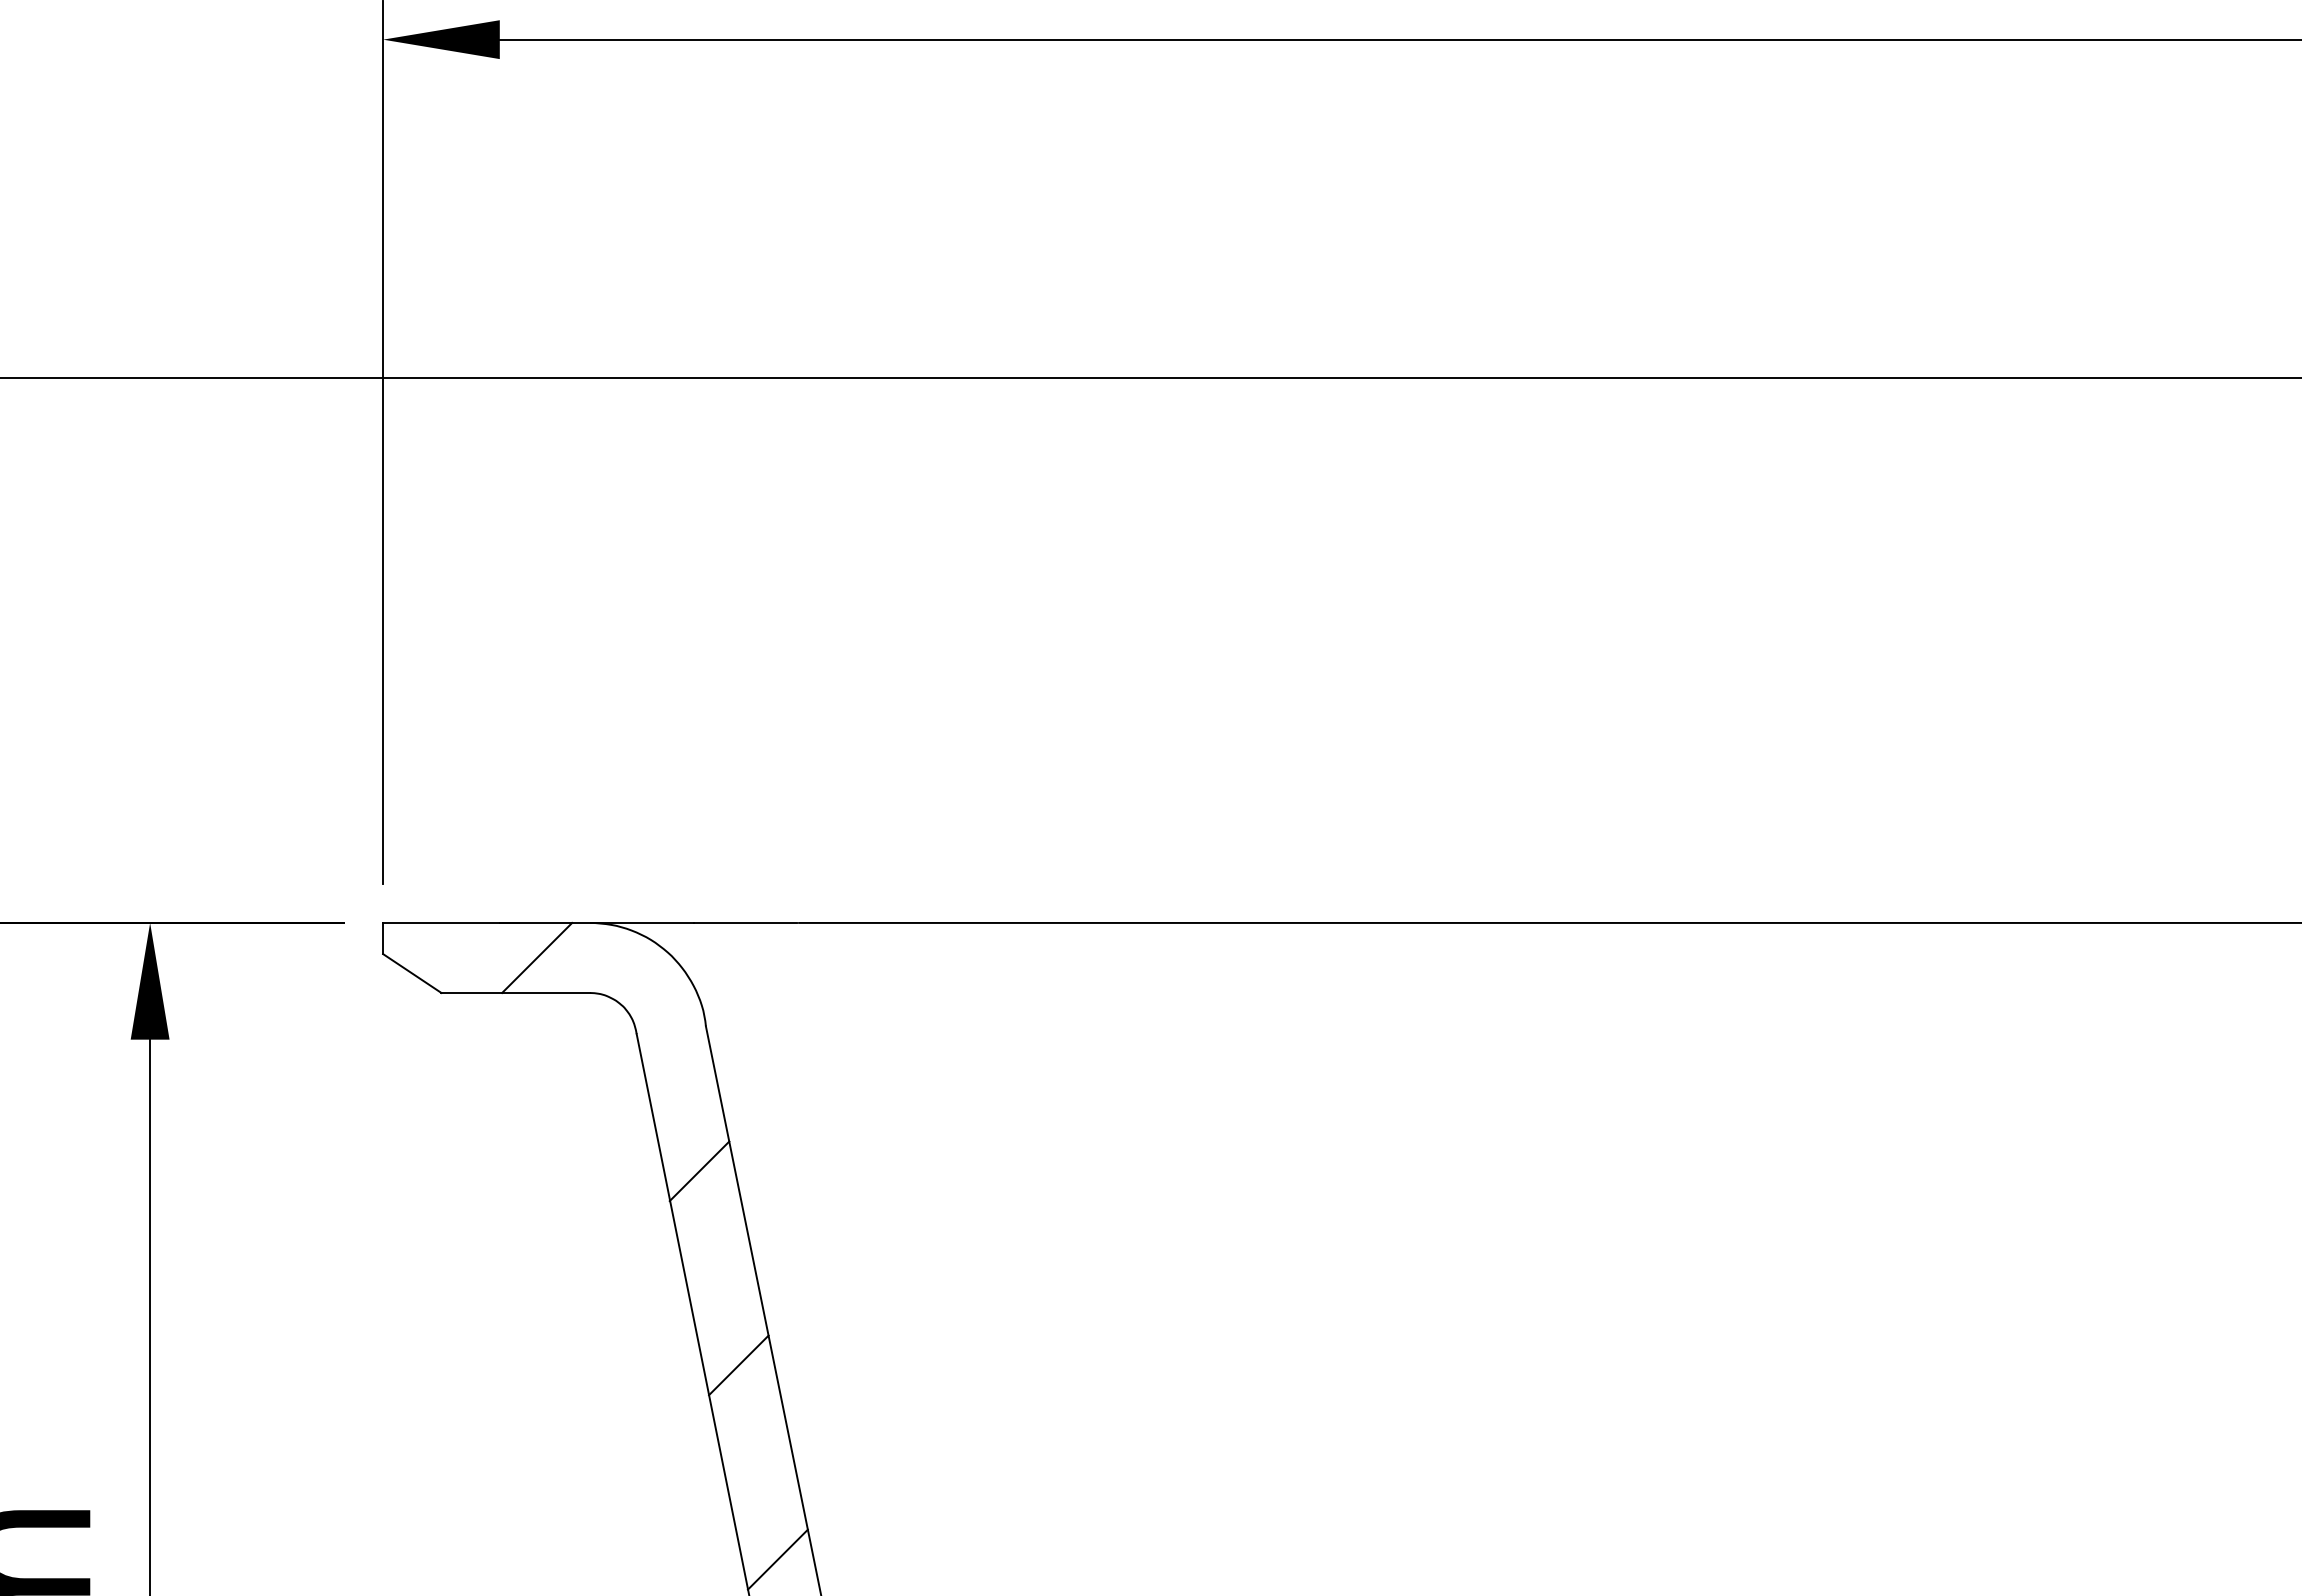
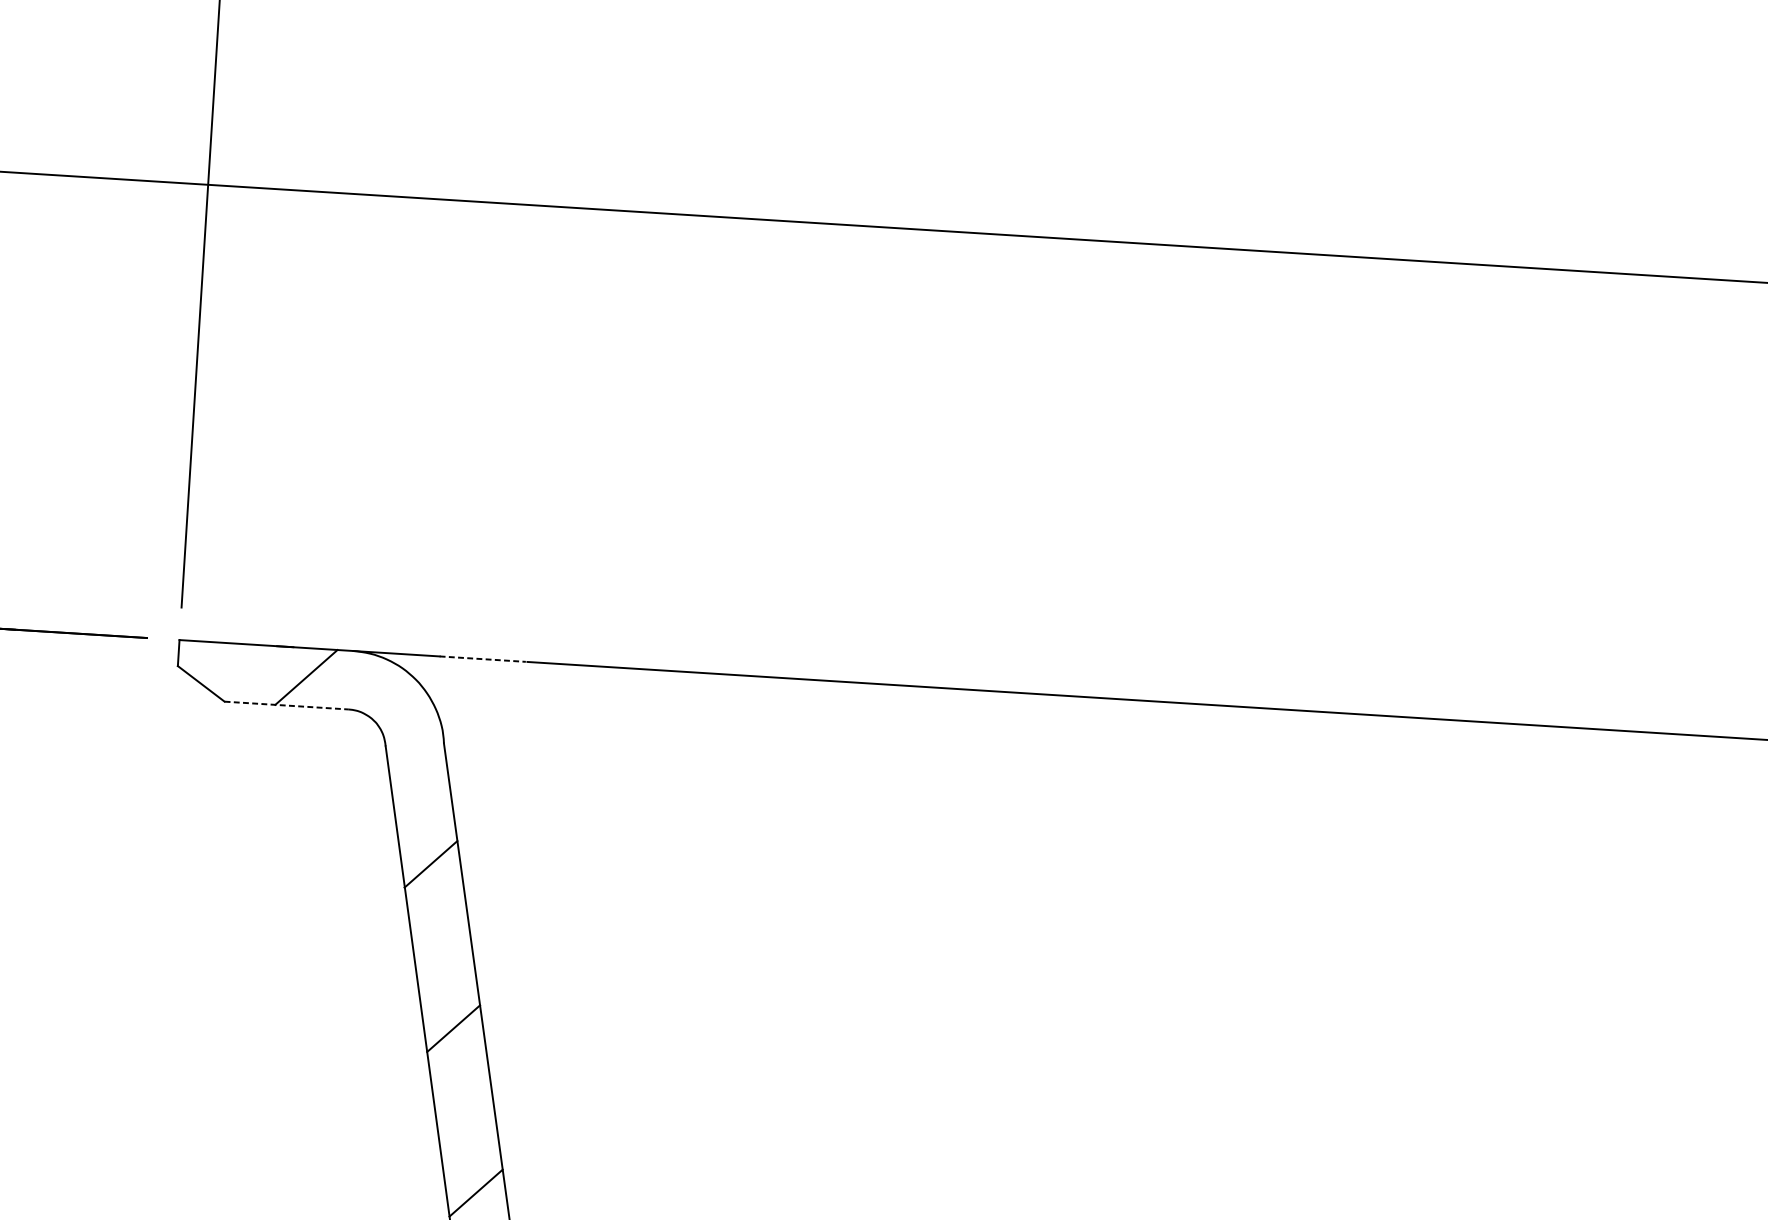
line: (745, 922) -> (482, 658), solid -> dashed
line: (516, 992) -> (287, 705), solid -> dashed

